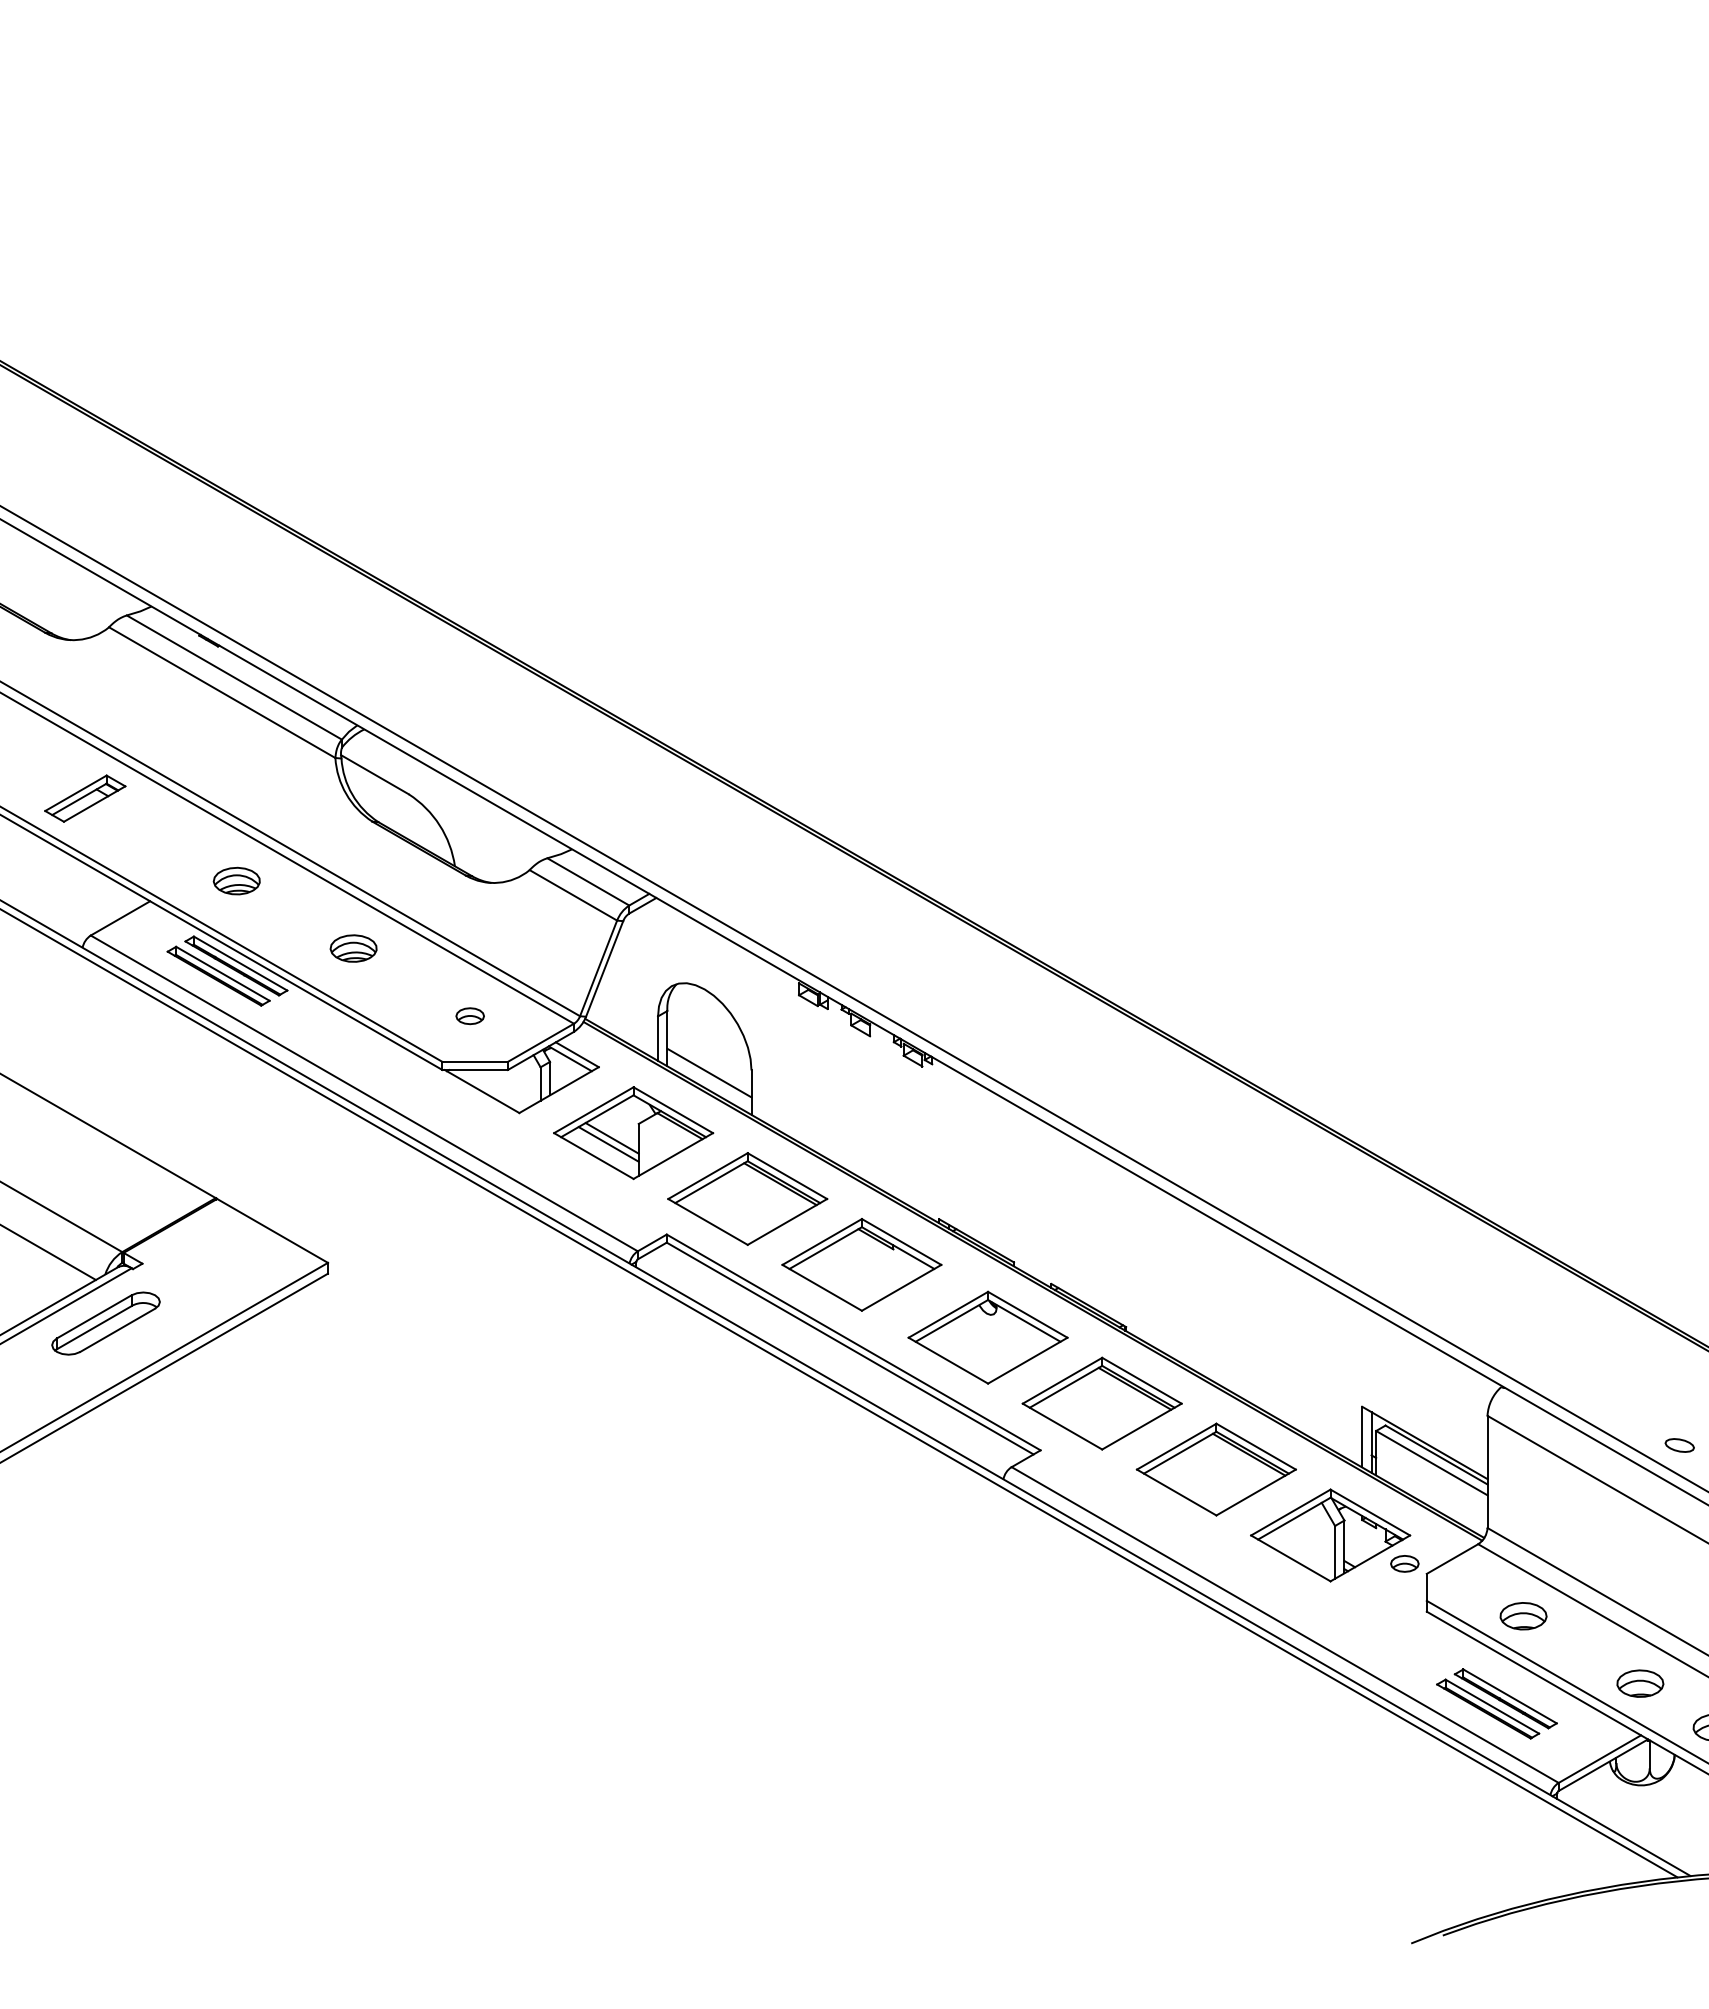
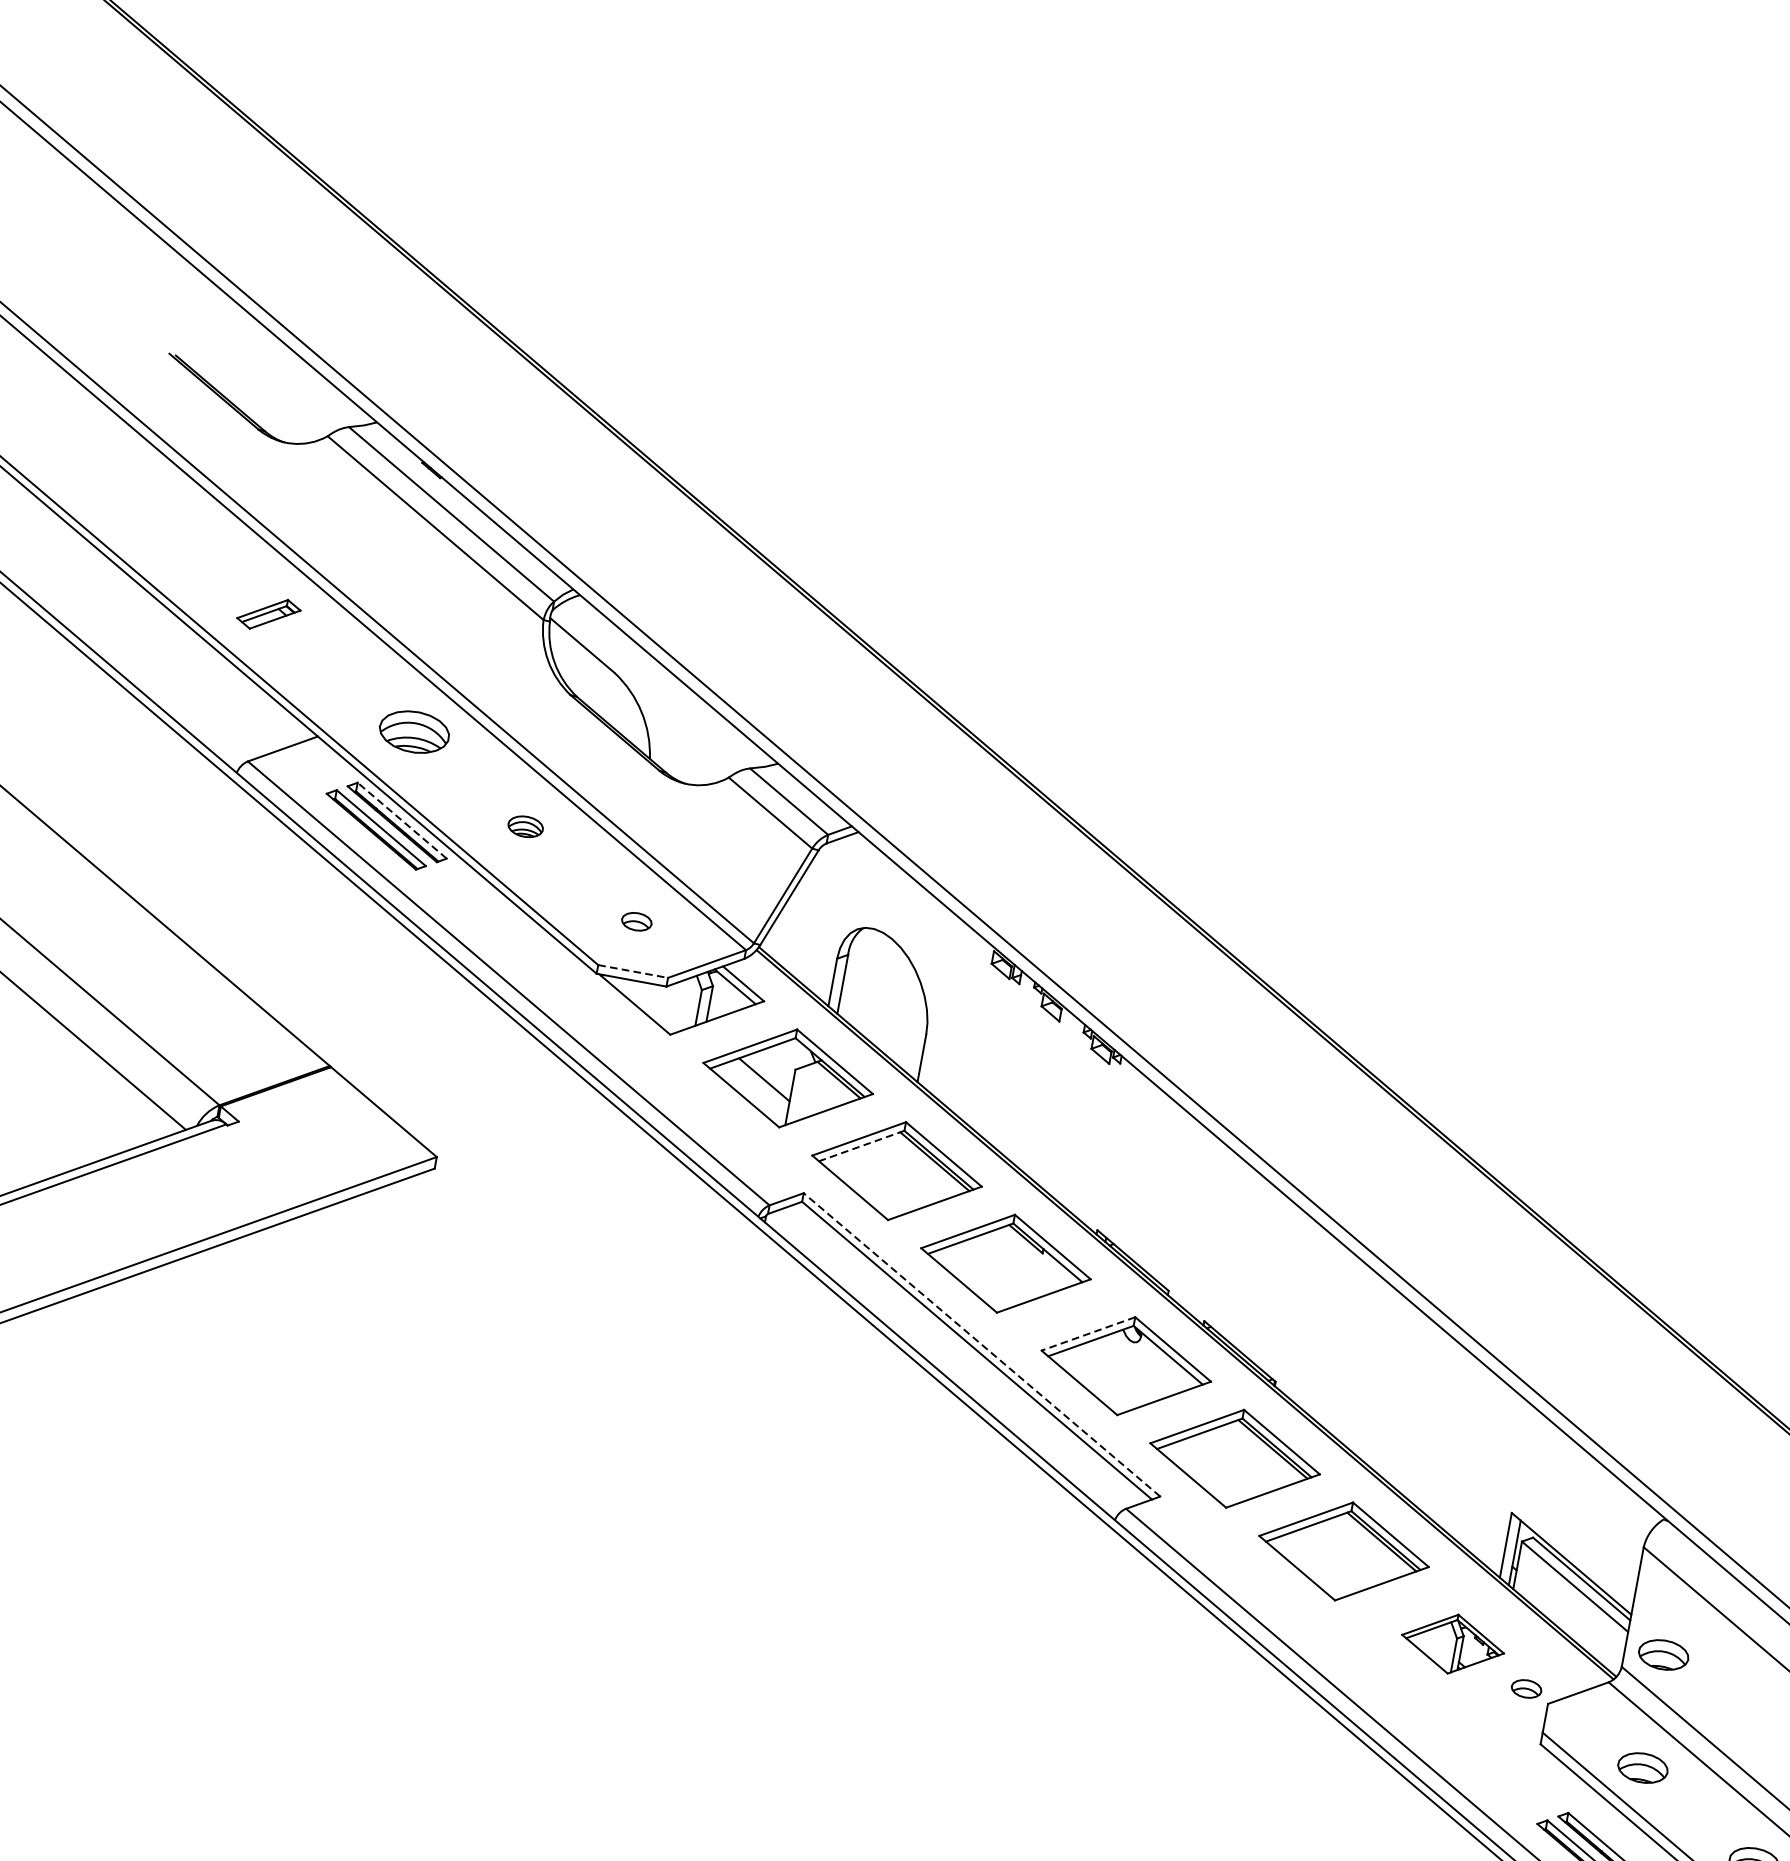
part: (85, 798) -> (269, 614), size x0.7
part: (236, 880) -> (414, 731), size x1.4
part: (353, 948) -> (525, 826), size x0.7
line: (240, 963) -> (402, 820), solid -> dashed
line: (475, 1061) -> (633, 971), solid -> dashed
line: (709, 1072) -> (881, 1028), removed
line: (608, 1144) -> (759, 1085), removed
line: (711, 1182) -> (861, 1146), solid -> dashed
line: (948, 1314) -> (1088, 1333), solid -> dashed
part: (105, 1323) -> (187, 1178), removed
line: (853, 1342) -> (981, 1344), solid -> dashed
part: (1523, 1510) -> (1663, 1655), added
part: (1330, 1535) -> (1452, 1644), size x0.6

